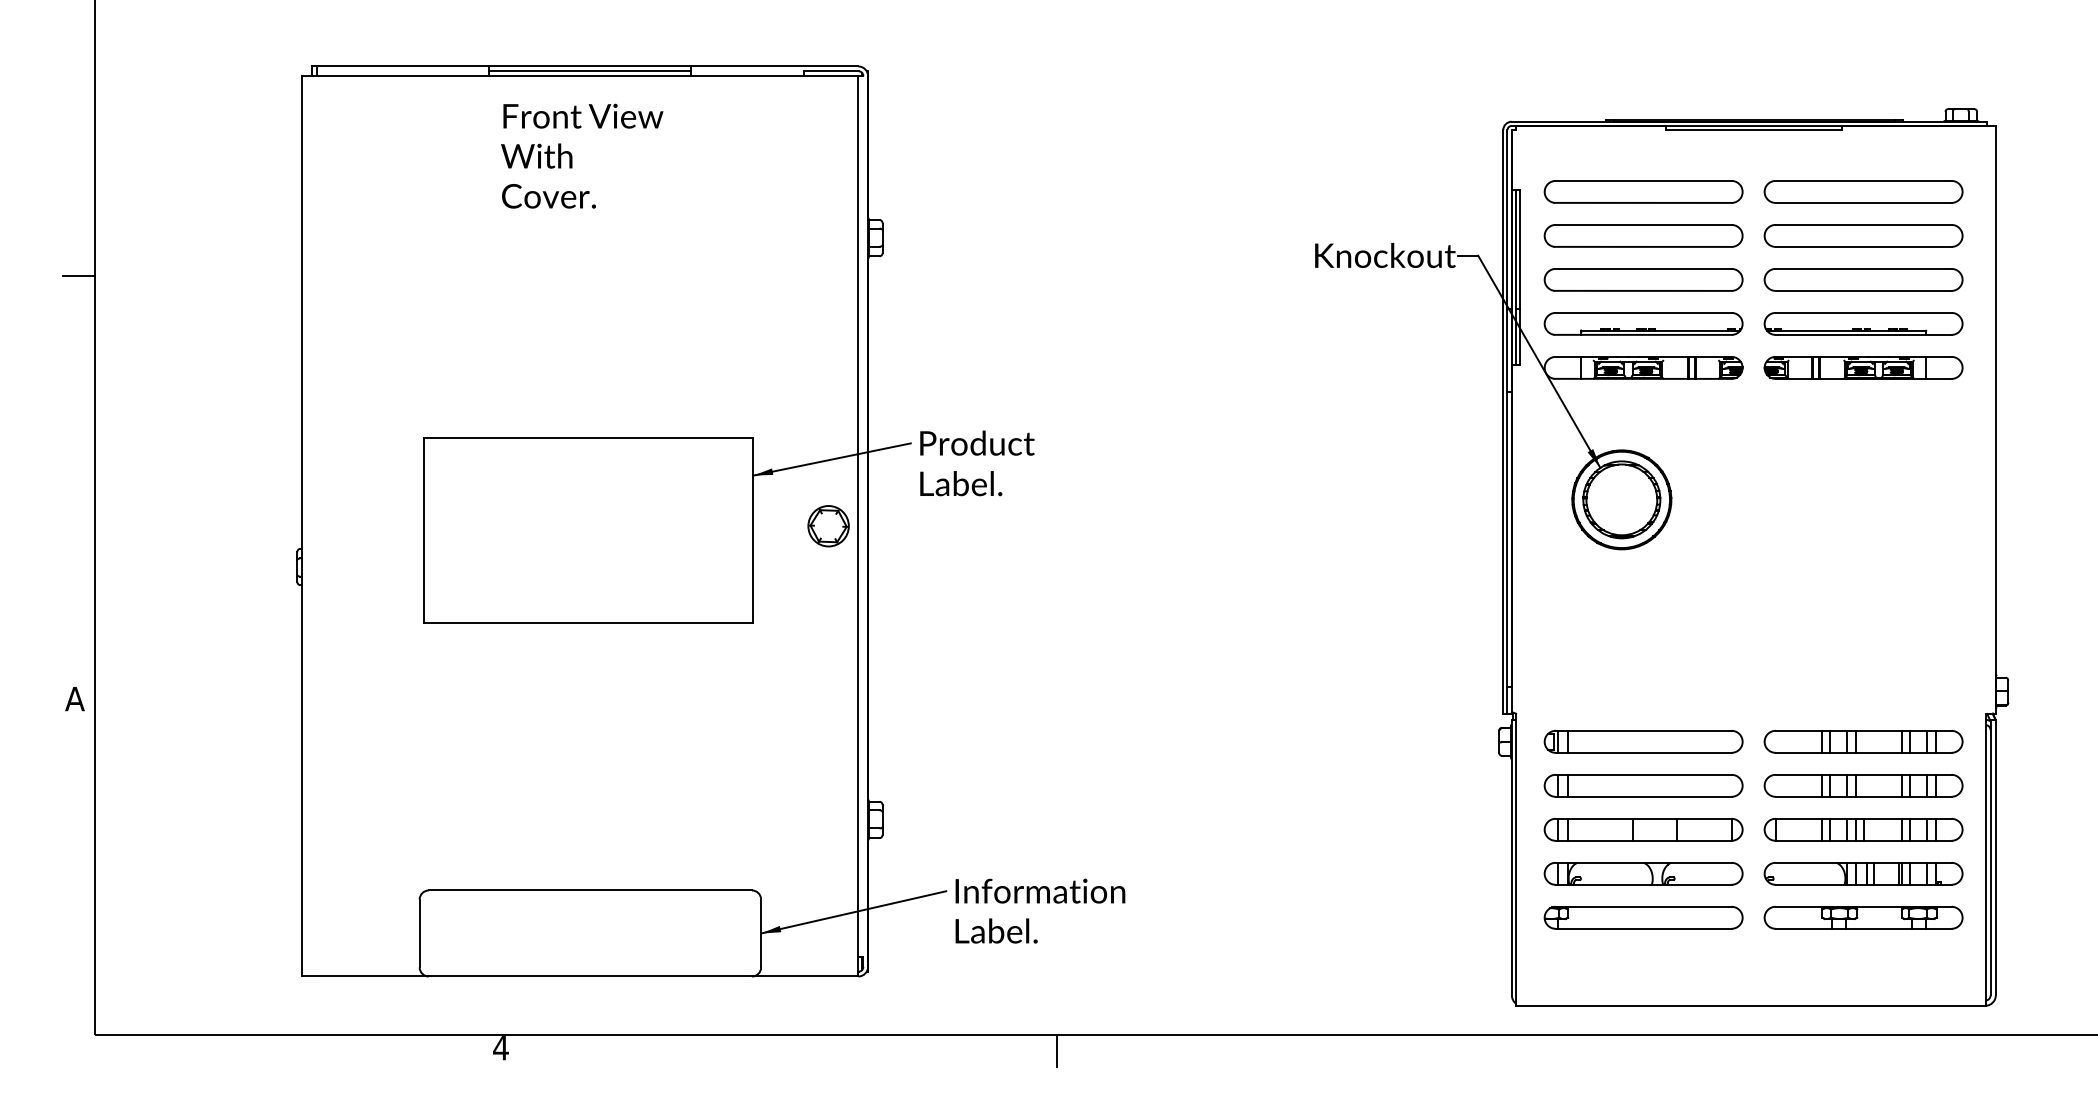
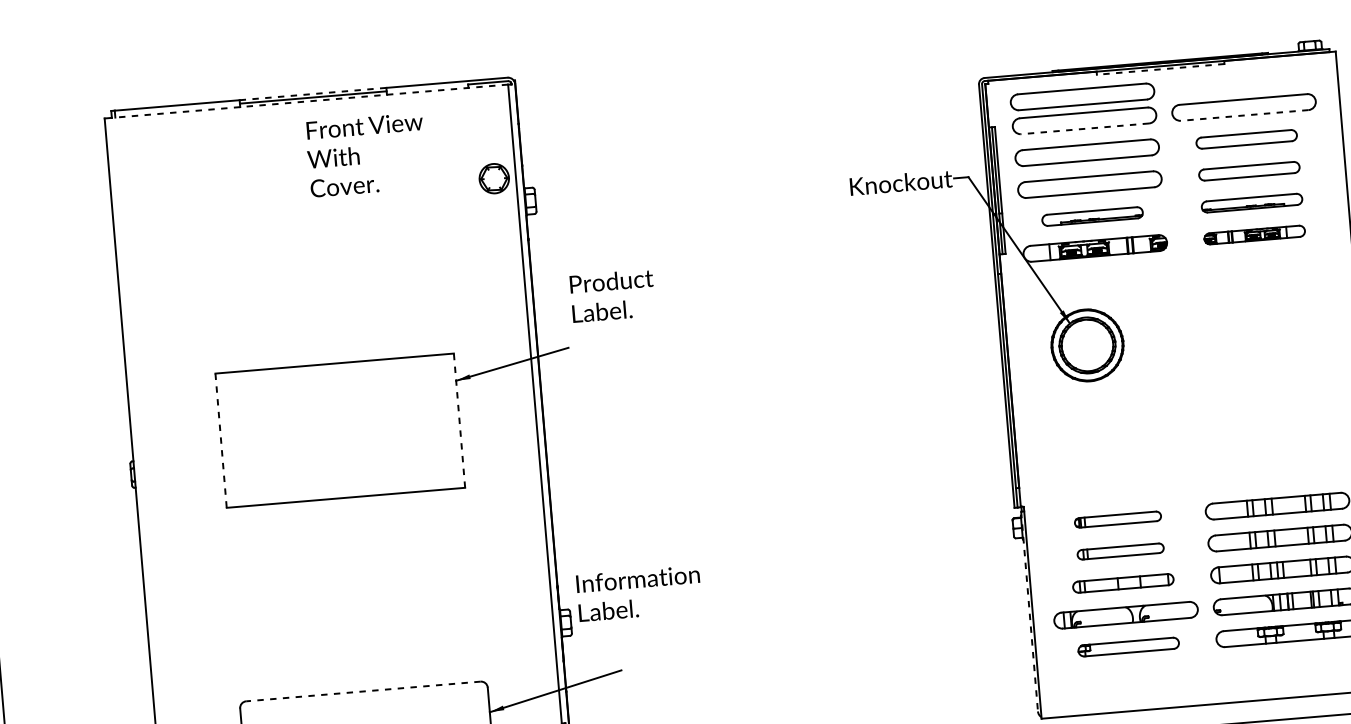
line: (590, 66) -> (313, 94), solid -> dashed
line: (584, 75) -> (309, 100), solid -> dashed
line: (1753, 130) -> (1160, 69), solid -> dashed
text: (582, 155) -> (366, 154), moved
part: (1643, 158) -> (1082, 96), added
line: (1643, 202) -> (1085, 128), solid -> dashed
line: (1863, 202) -> (1244, 115), solid -> dashed
part: (1863, 235) -> (1246, 139), size x0.7
part: (1863, 279) -> (1249, 170), size x0.7
part: (1643, 323) -> (1092, 216), size x0.7
part: (1863, 323) -> (1251, 202), size x0.7
part: (1863, 367) -> (1254, 234), size x0.7
text: (977, 463) -> (612, 295), moved
part: (828, 526) -> (494, 178), moved
line: (424, 530) -> (221, 440), solid -> dashed
line: (753, 530) -> (459, 420), solid -> dashed
part: (1643, 741) -> (1117, 519), size x0.6
part: (1643, 785) -> (1120, 551), size x0.6
part: (1643, 829) -> (1123, 583), size x0.7
line: (1511, 857) -> (1029, 611), solid -> dashed
line: (590, 890) -> (363, 691), solid -> dashed
text: (1040, 910) -> (639, 593), moved
part: (1643, 917) -> (1128, 646), size x0.7

